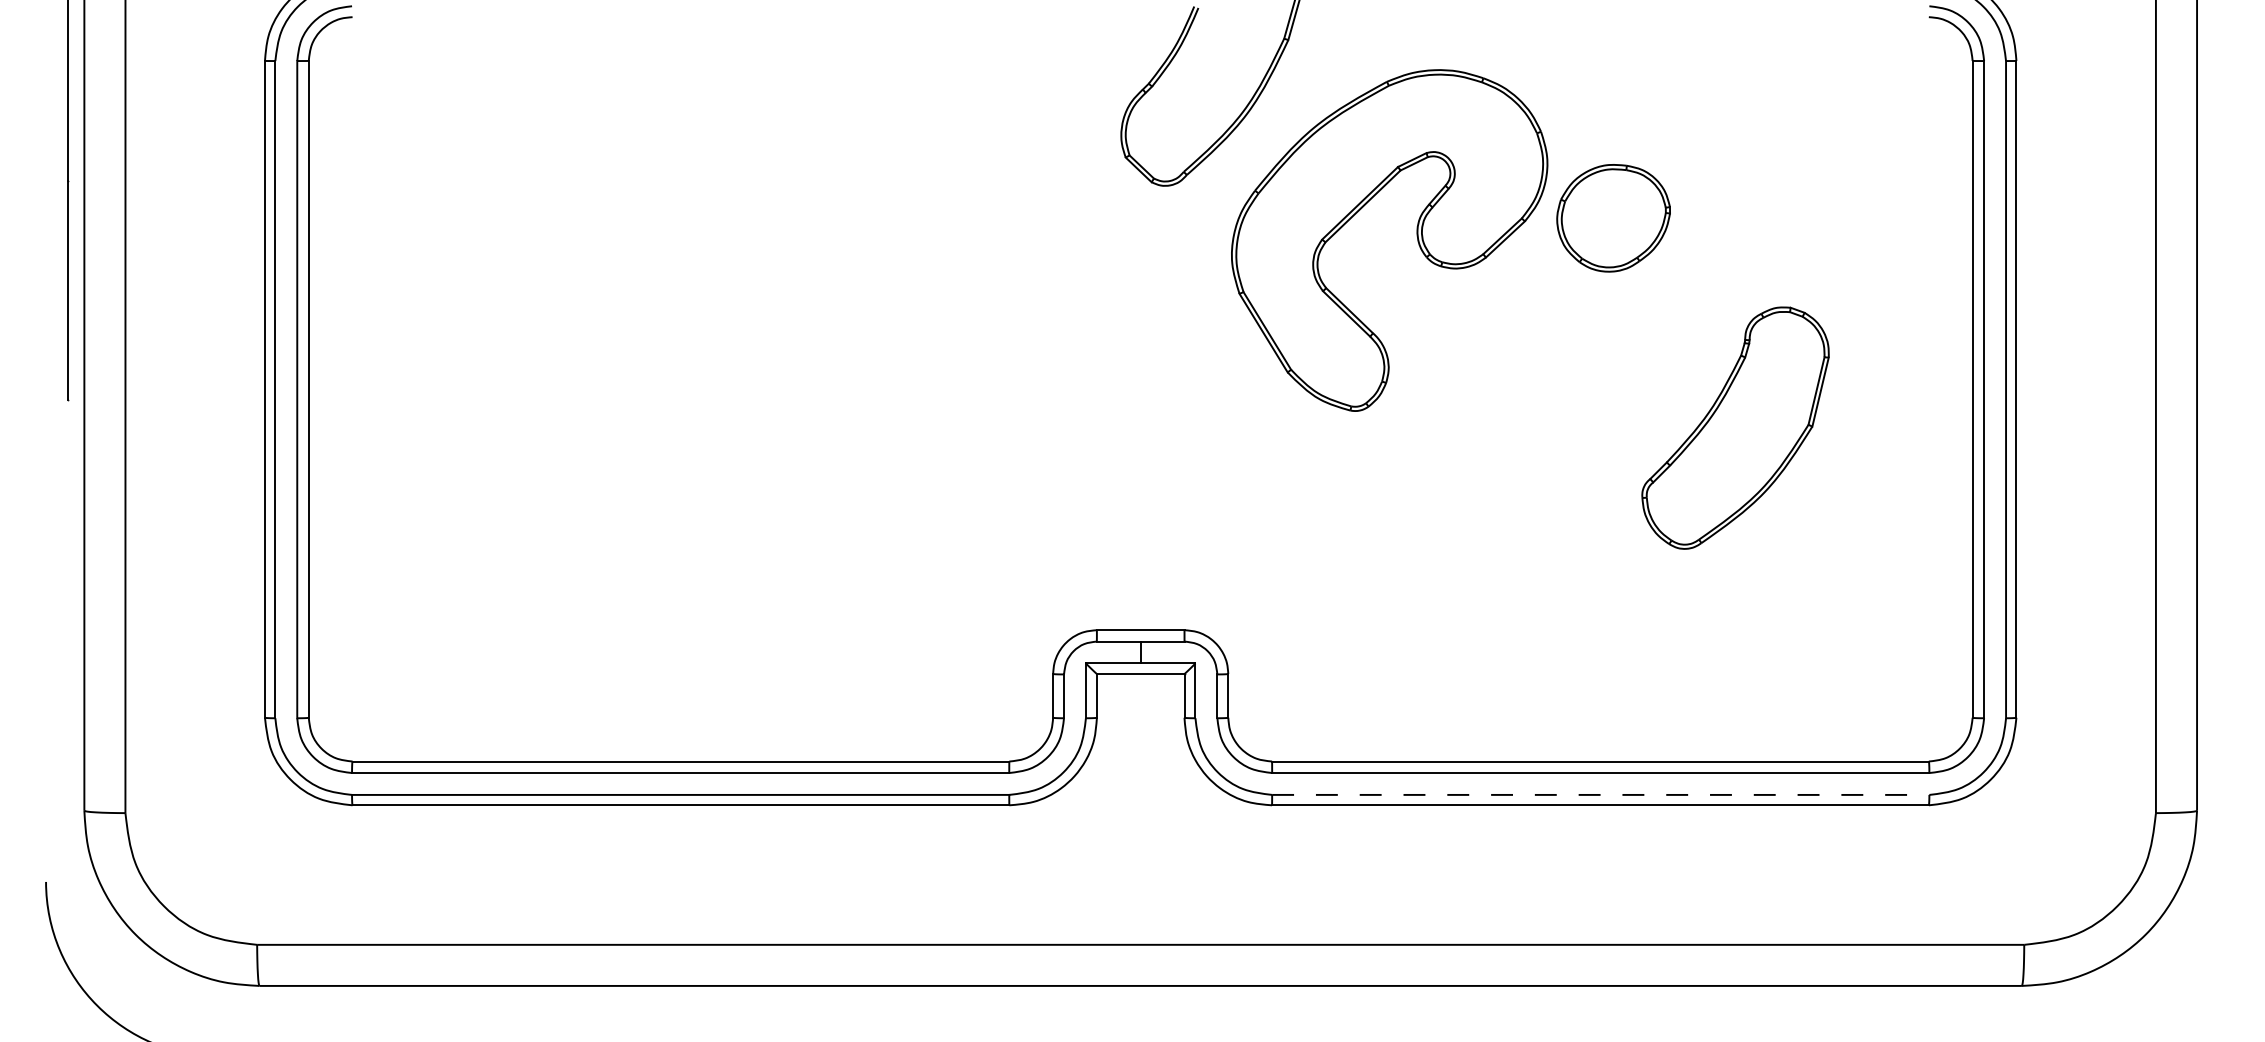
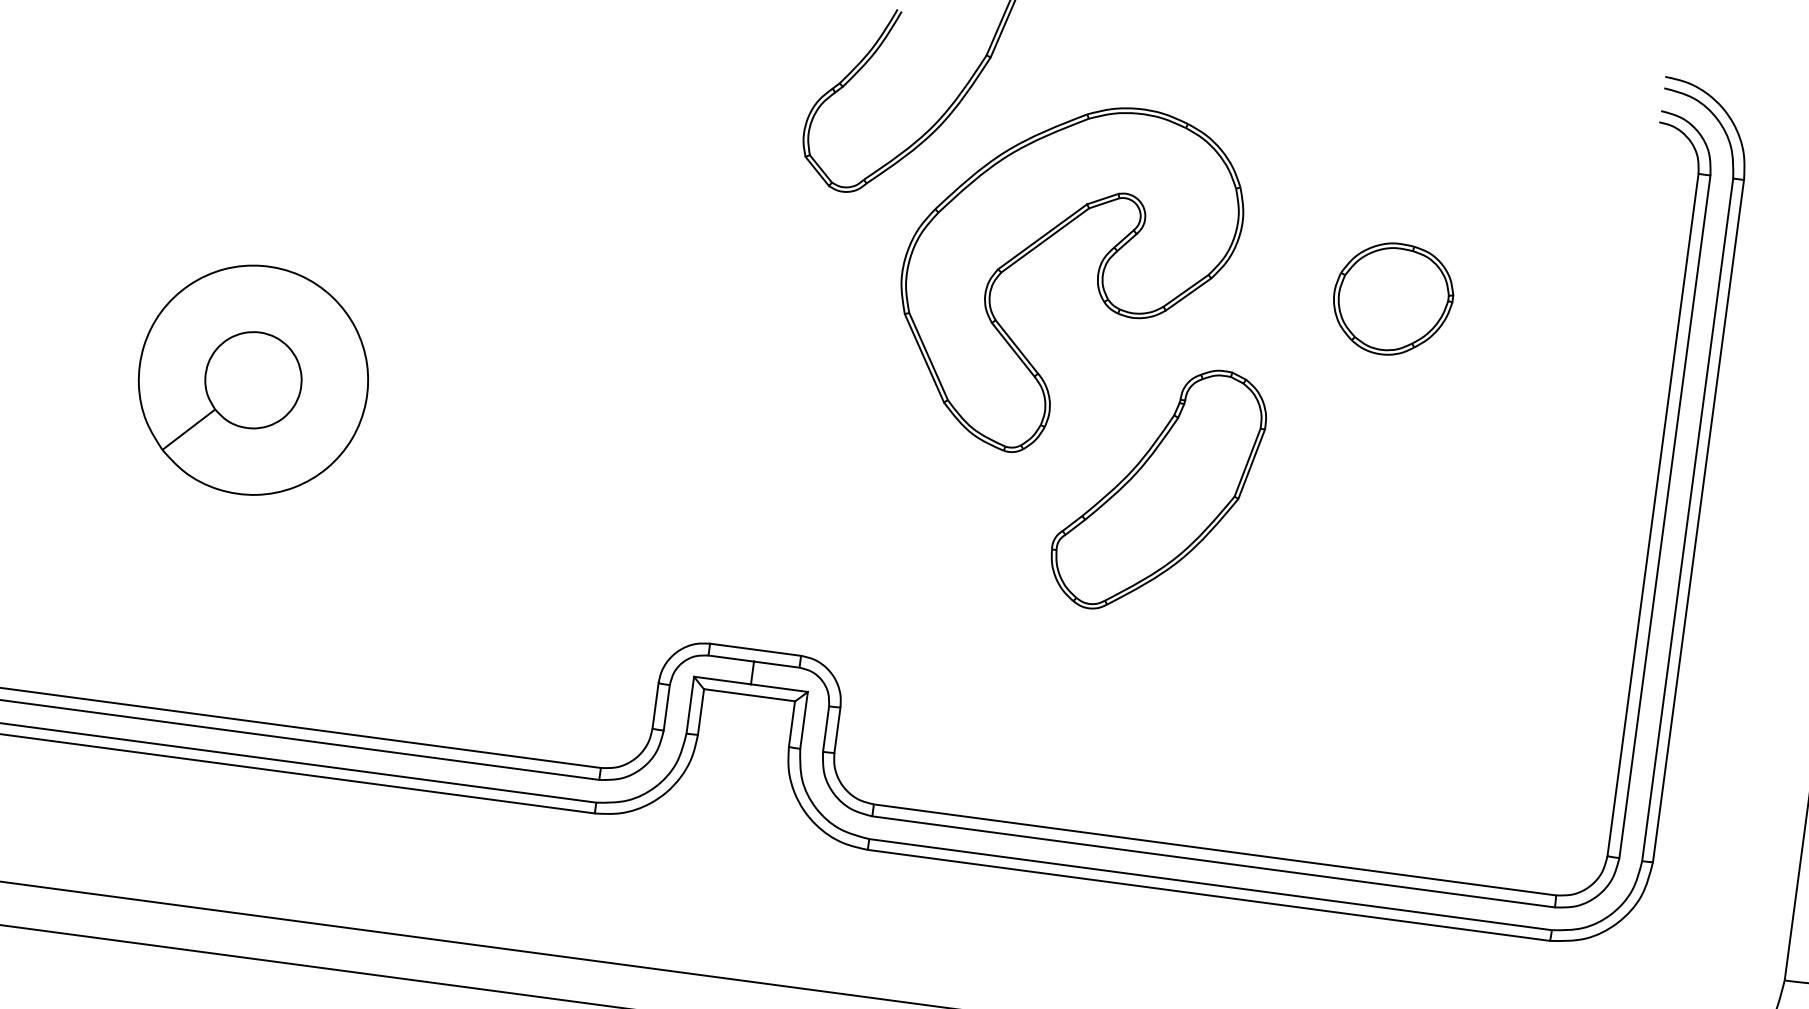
part: (1613, 218) -> (1393, 299), moved
part: (1735, 427) -> (1158, 489), moved
part: (631, 438) -> (253, 380), added
line: (1600, 794) -> (1210, 884), dashed -> solid

